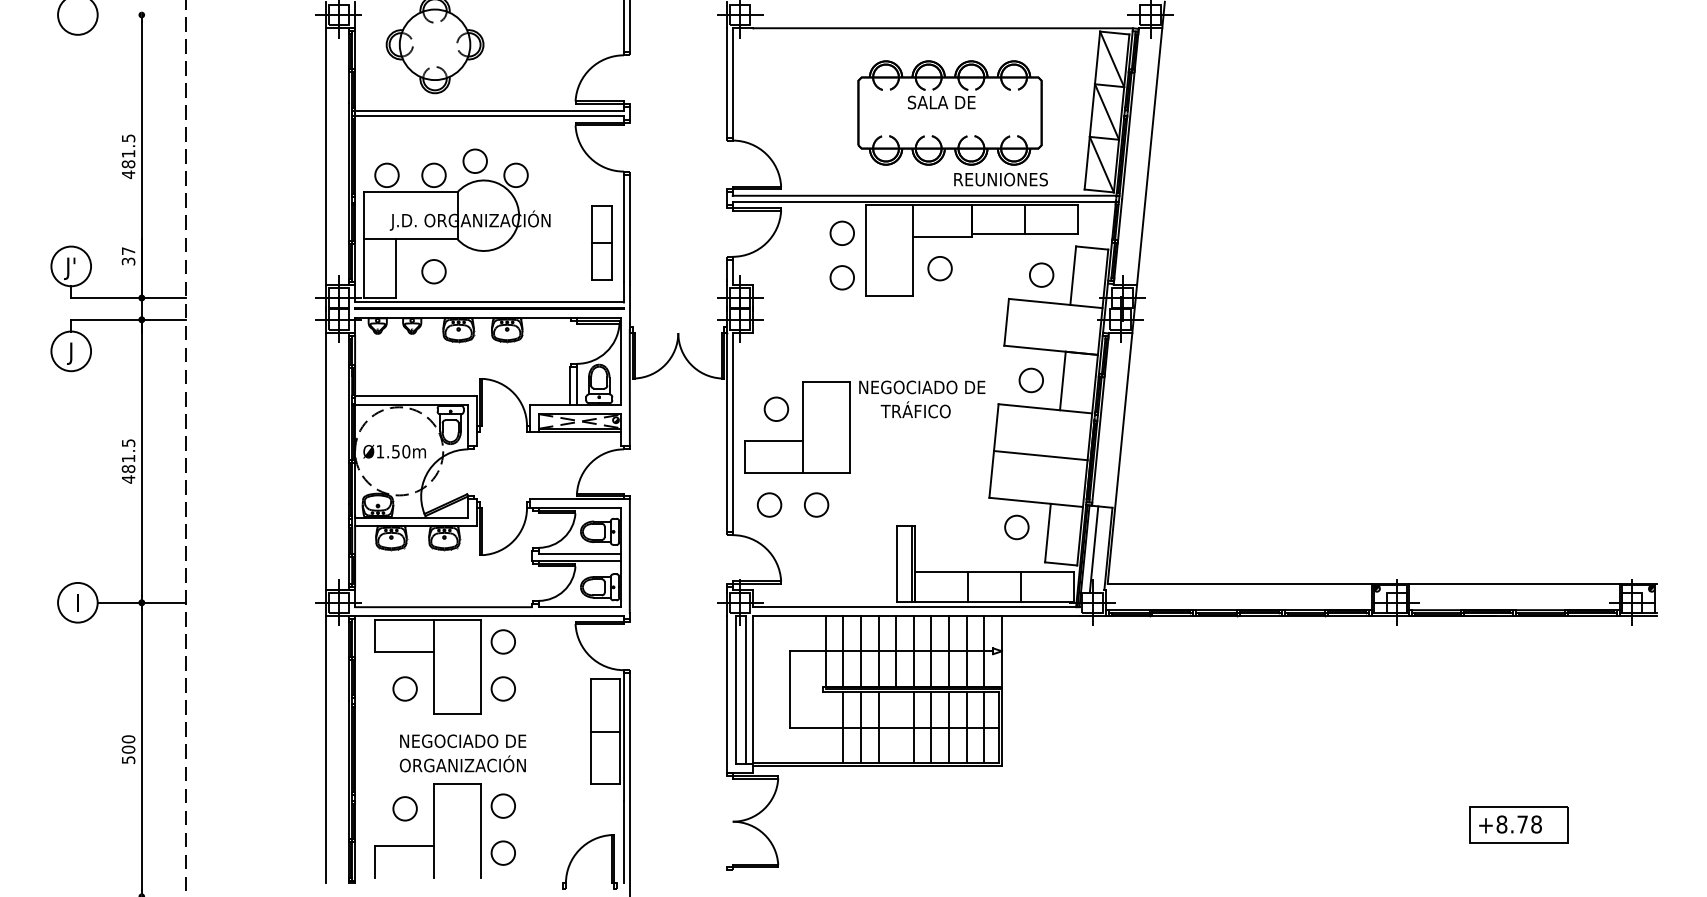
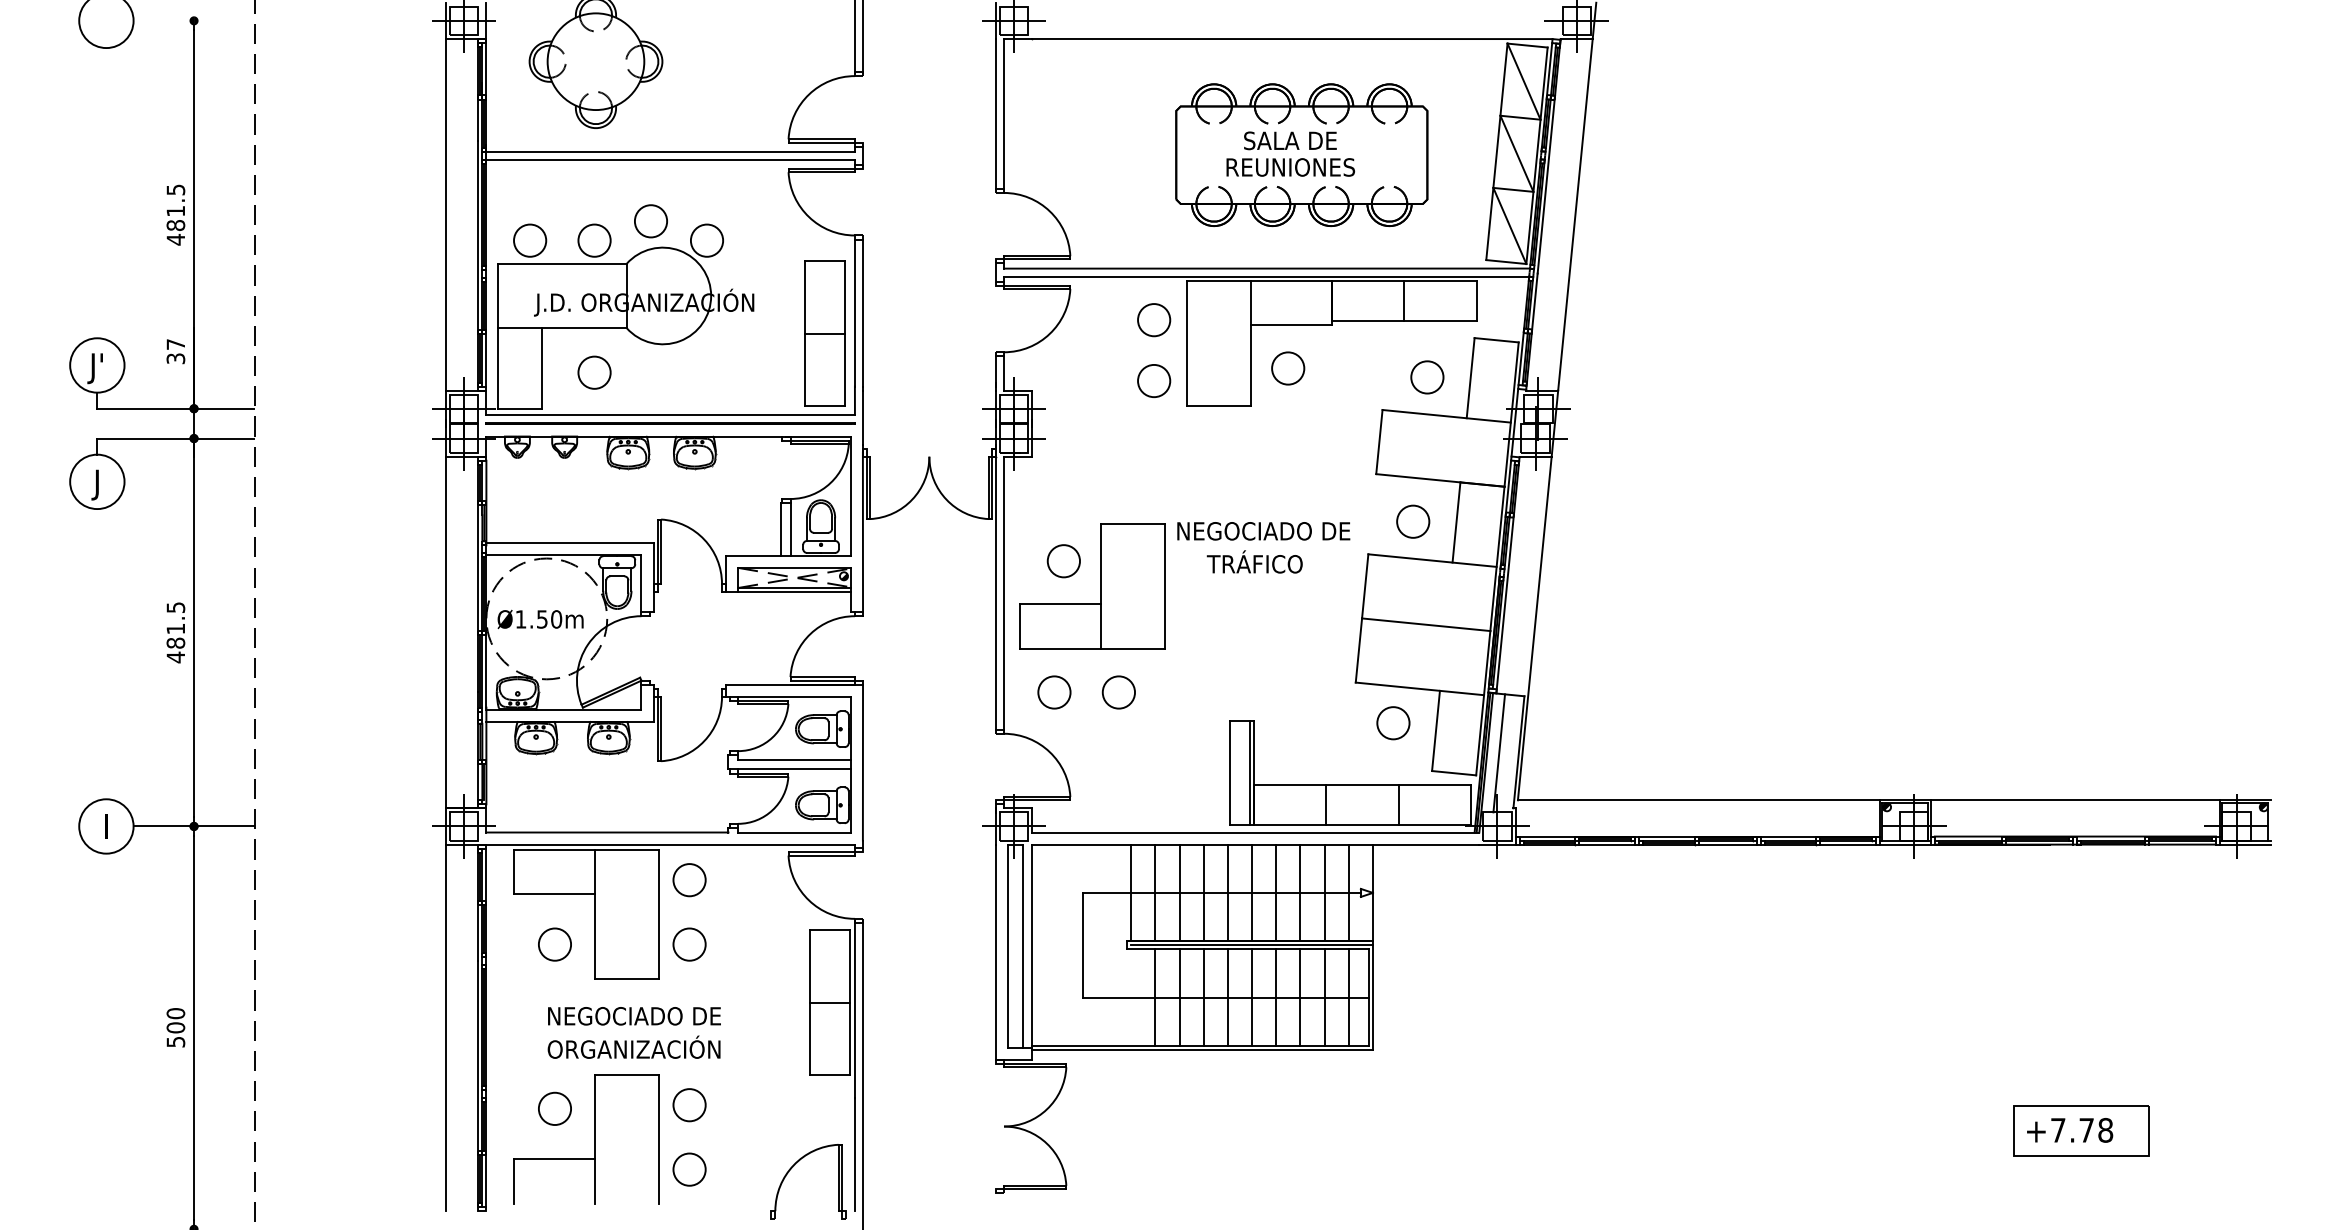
text: (1000, 179) -> (1290, 167), moved
part: (601, 243) -> (824, 333), size x1.43
line: (895, 727) -> (1227, 997), added
text: (1502, 823) -> (2058, 1129), +8.78 -> +7.78

